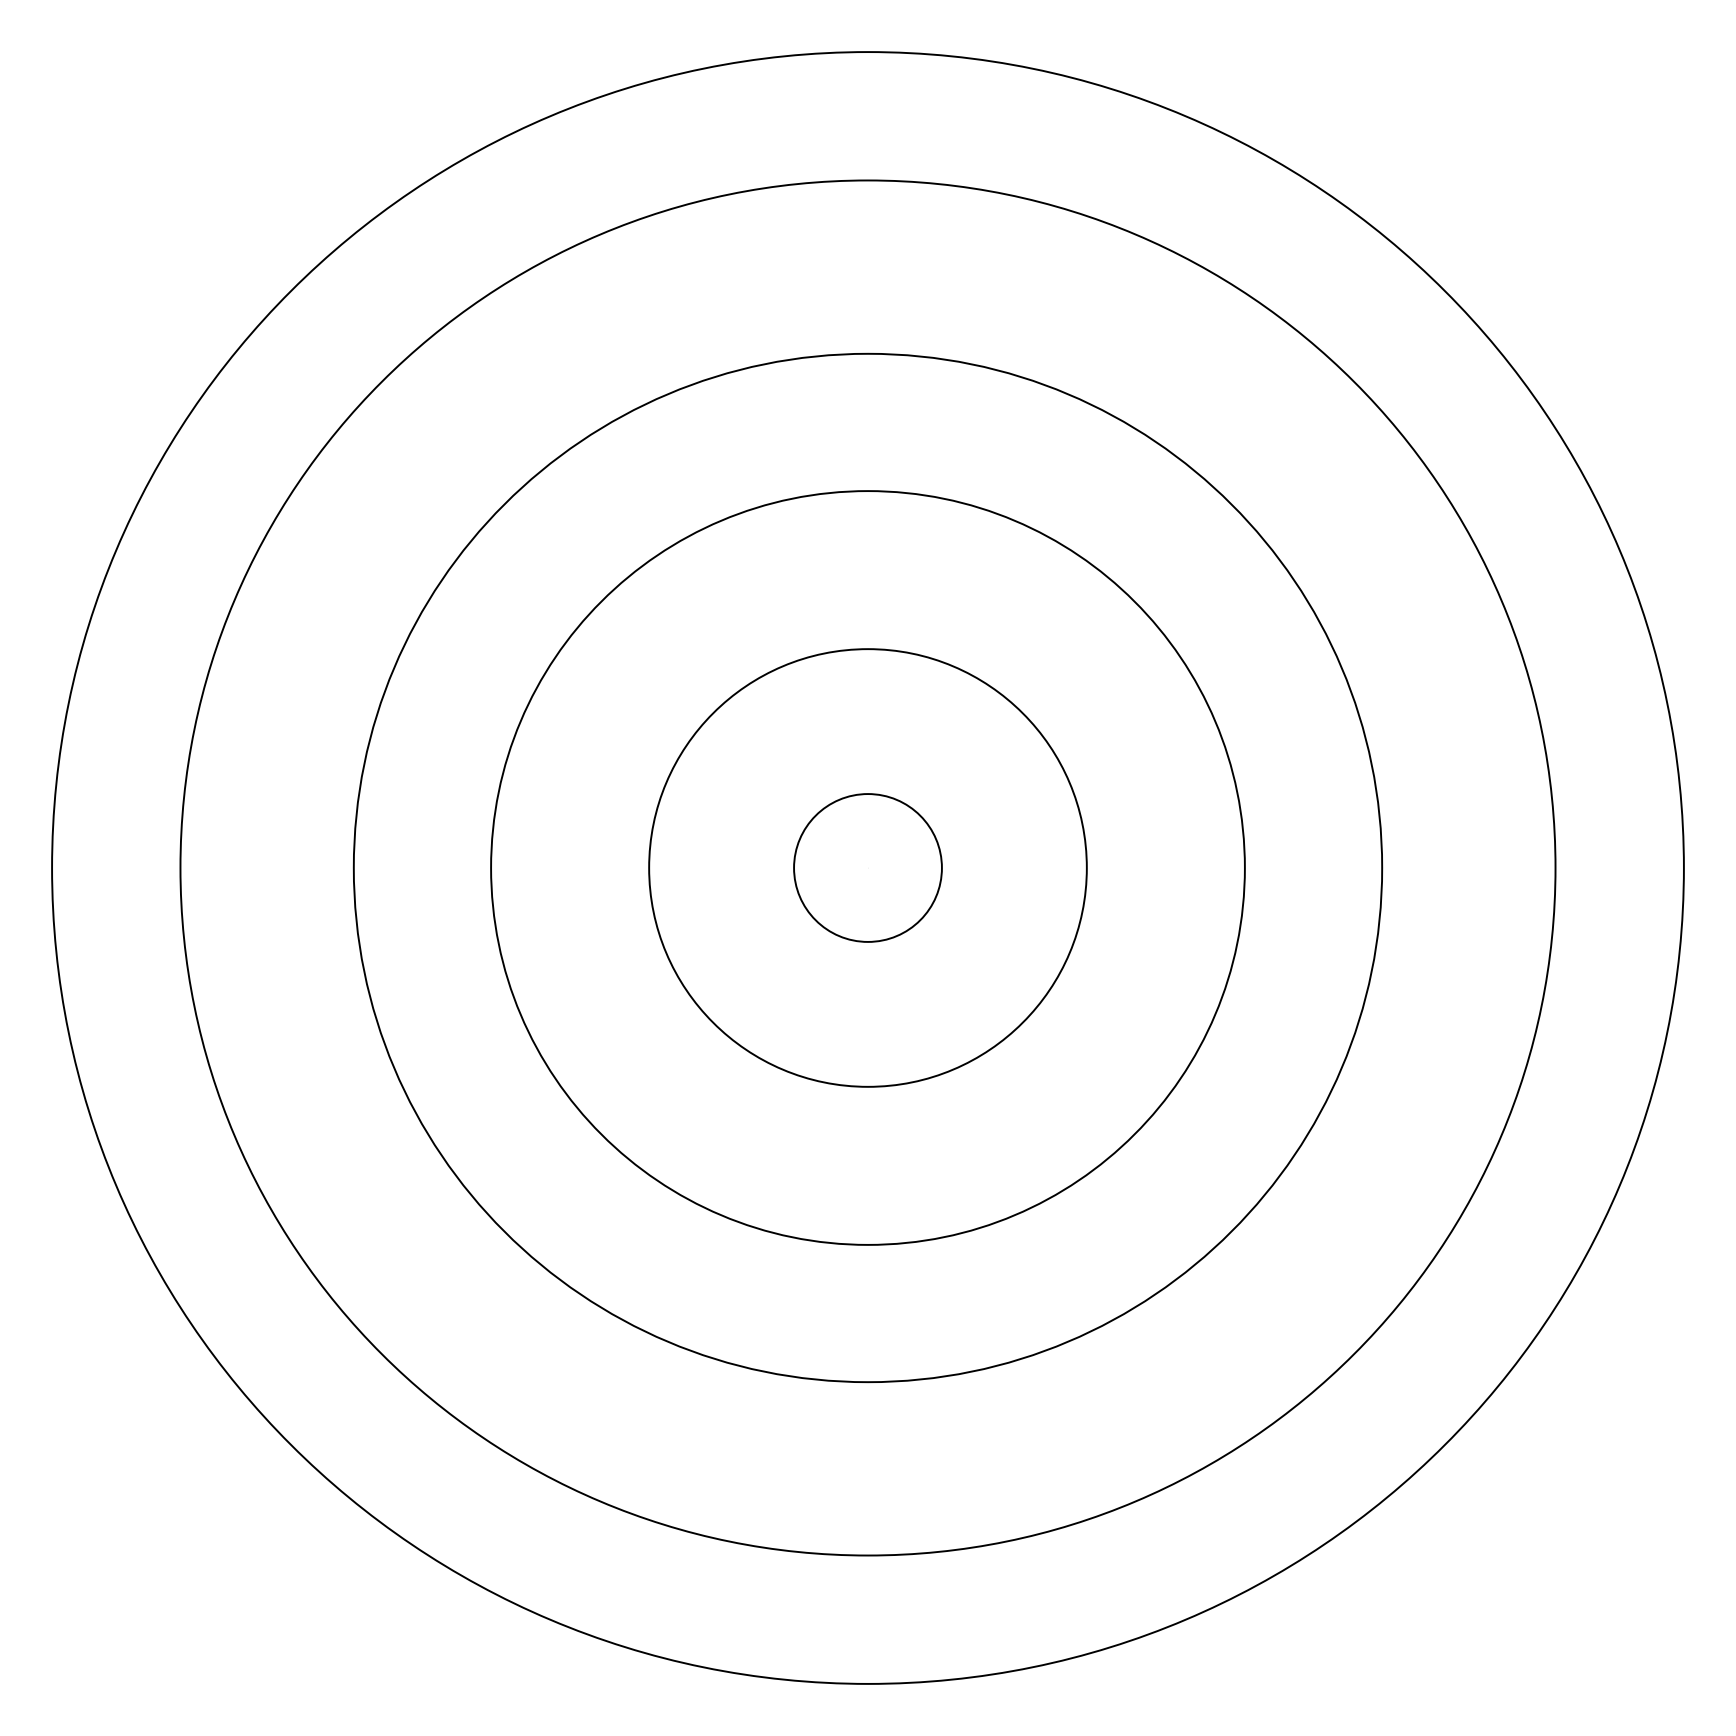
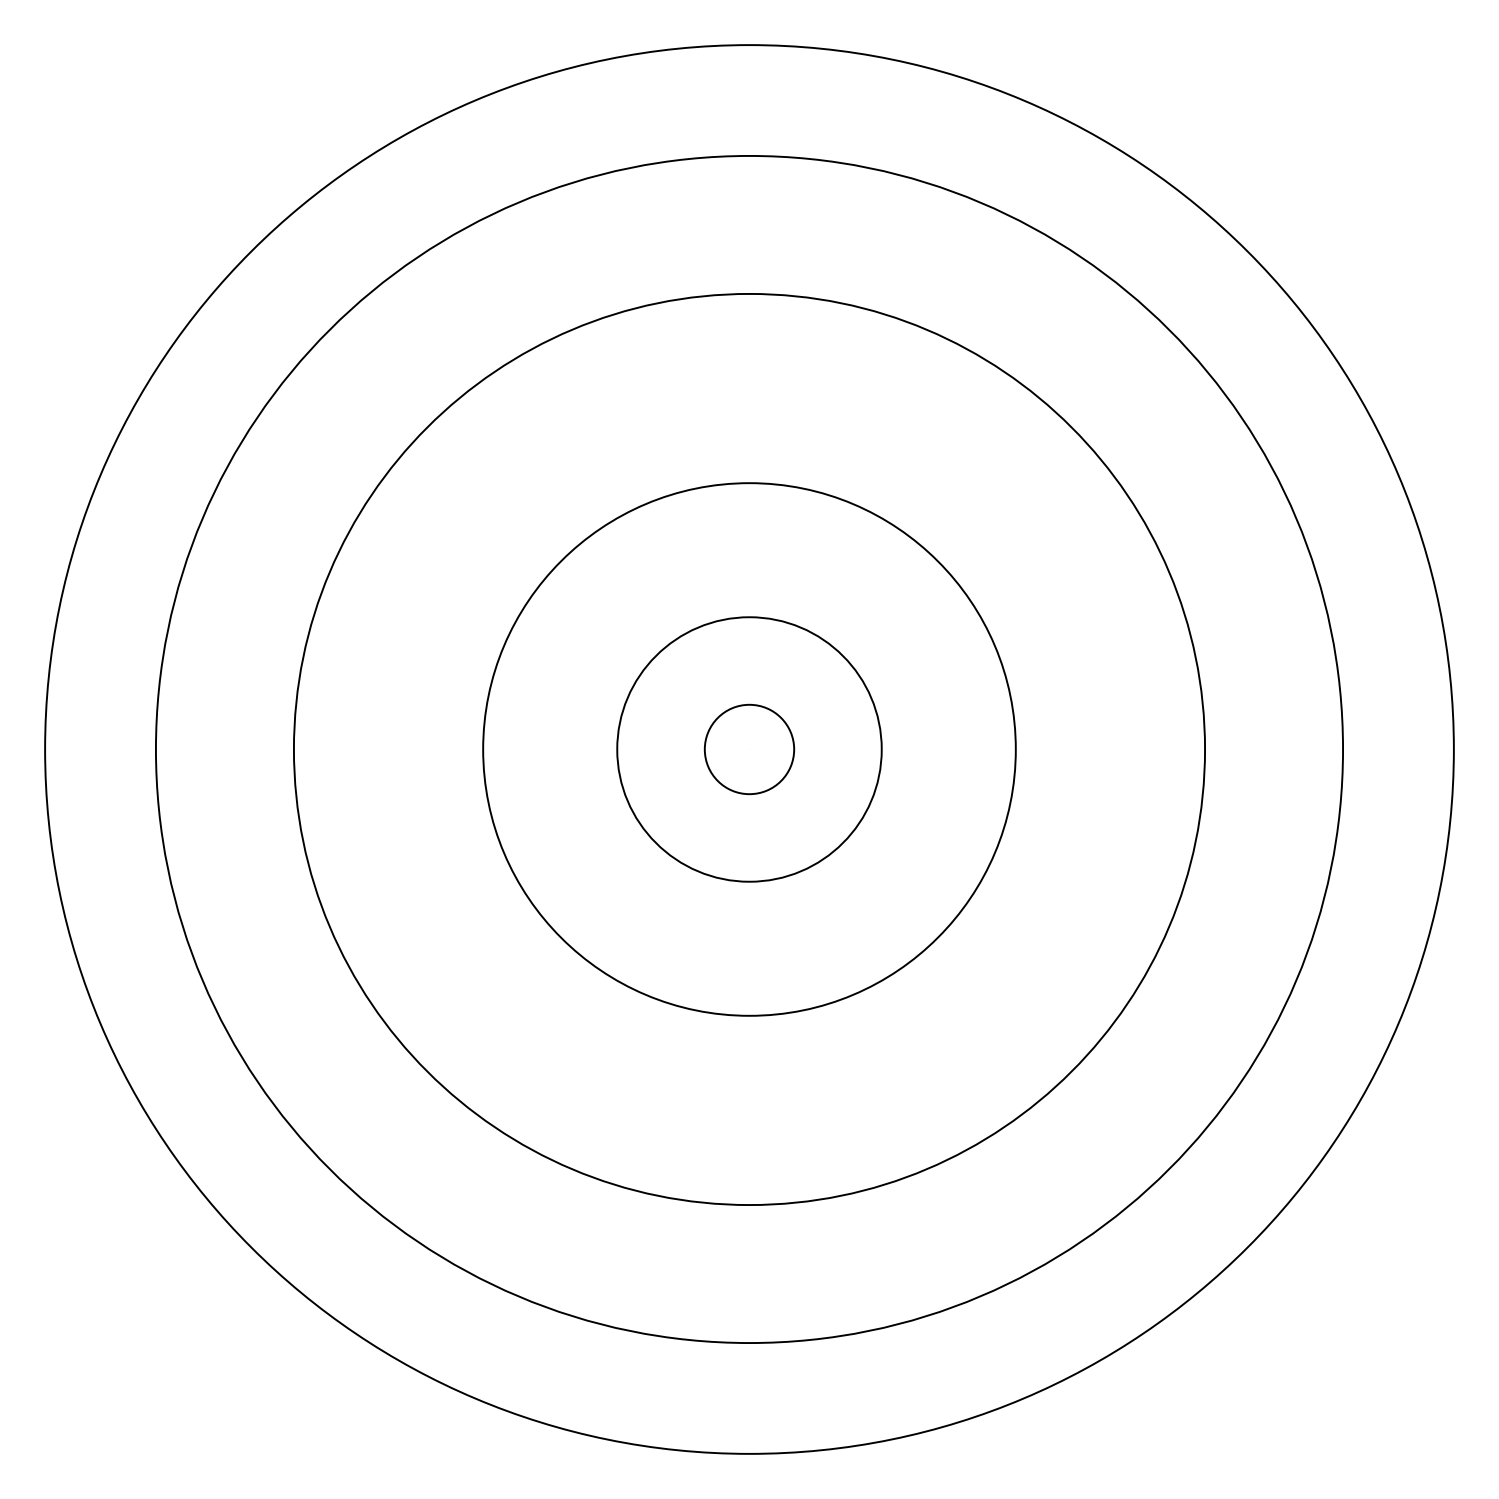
circle: (867, 867) -> (749, 749), size x0.6
circle: (867, 867) -> (749, 749), size x0.7
circle: (867, 867) -> (749, 749), size x0.7
circle: (867, 867) -> (749, 749), size x1.4

